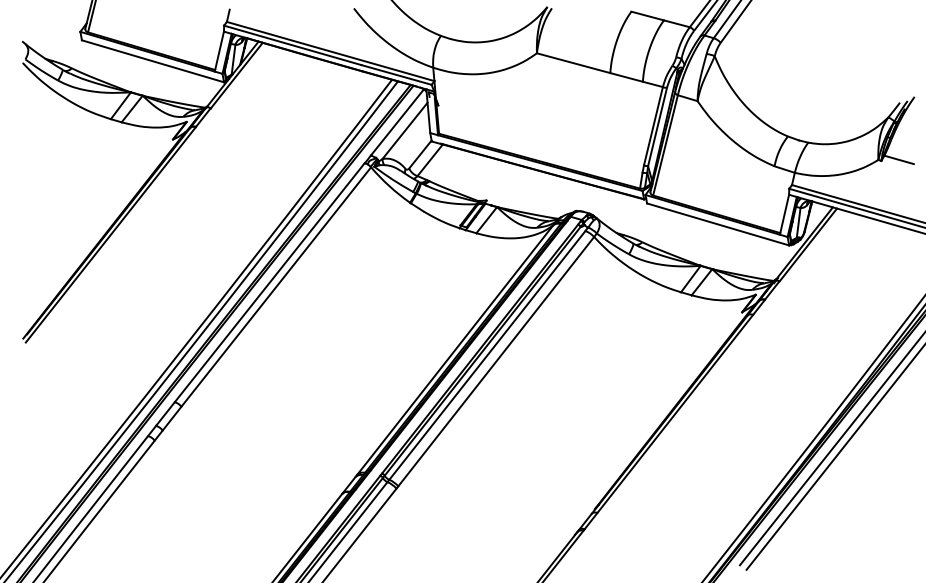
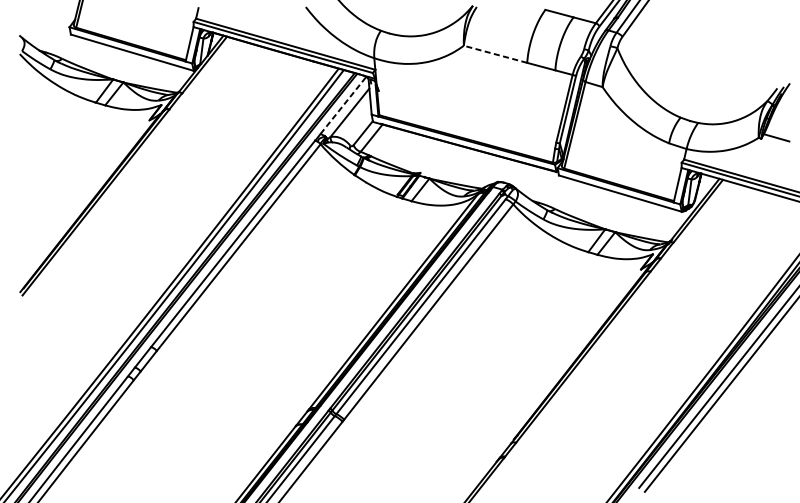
line: (573, 63) -> (495, 54), solid -> dashed
line: (397, 122) -> (343, 105), solid -> dashed

